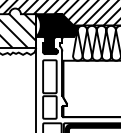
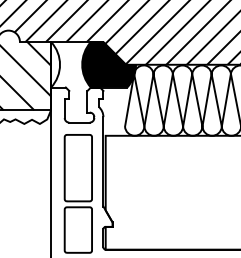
fill: (46, 34) -> (71, 82), removed

